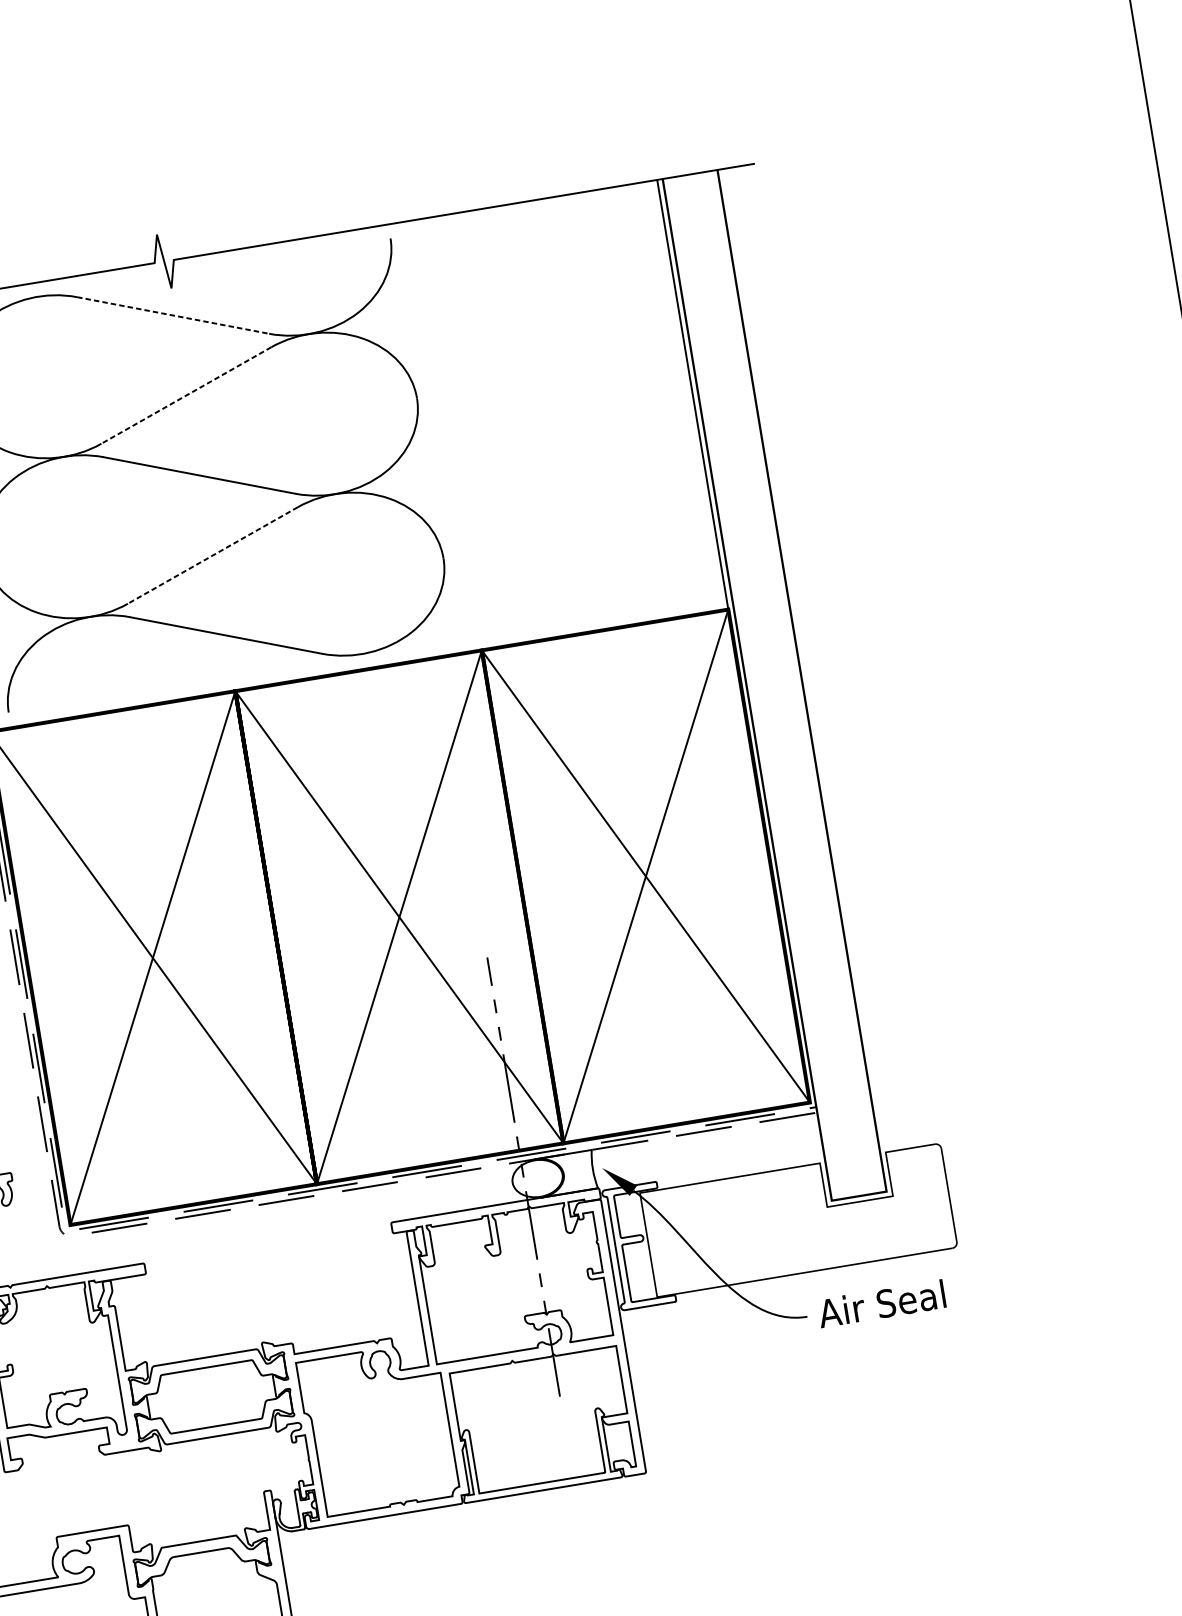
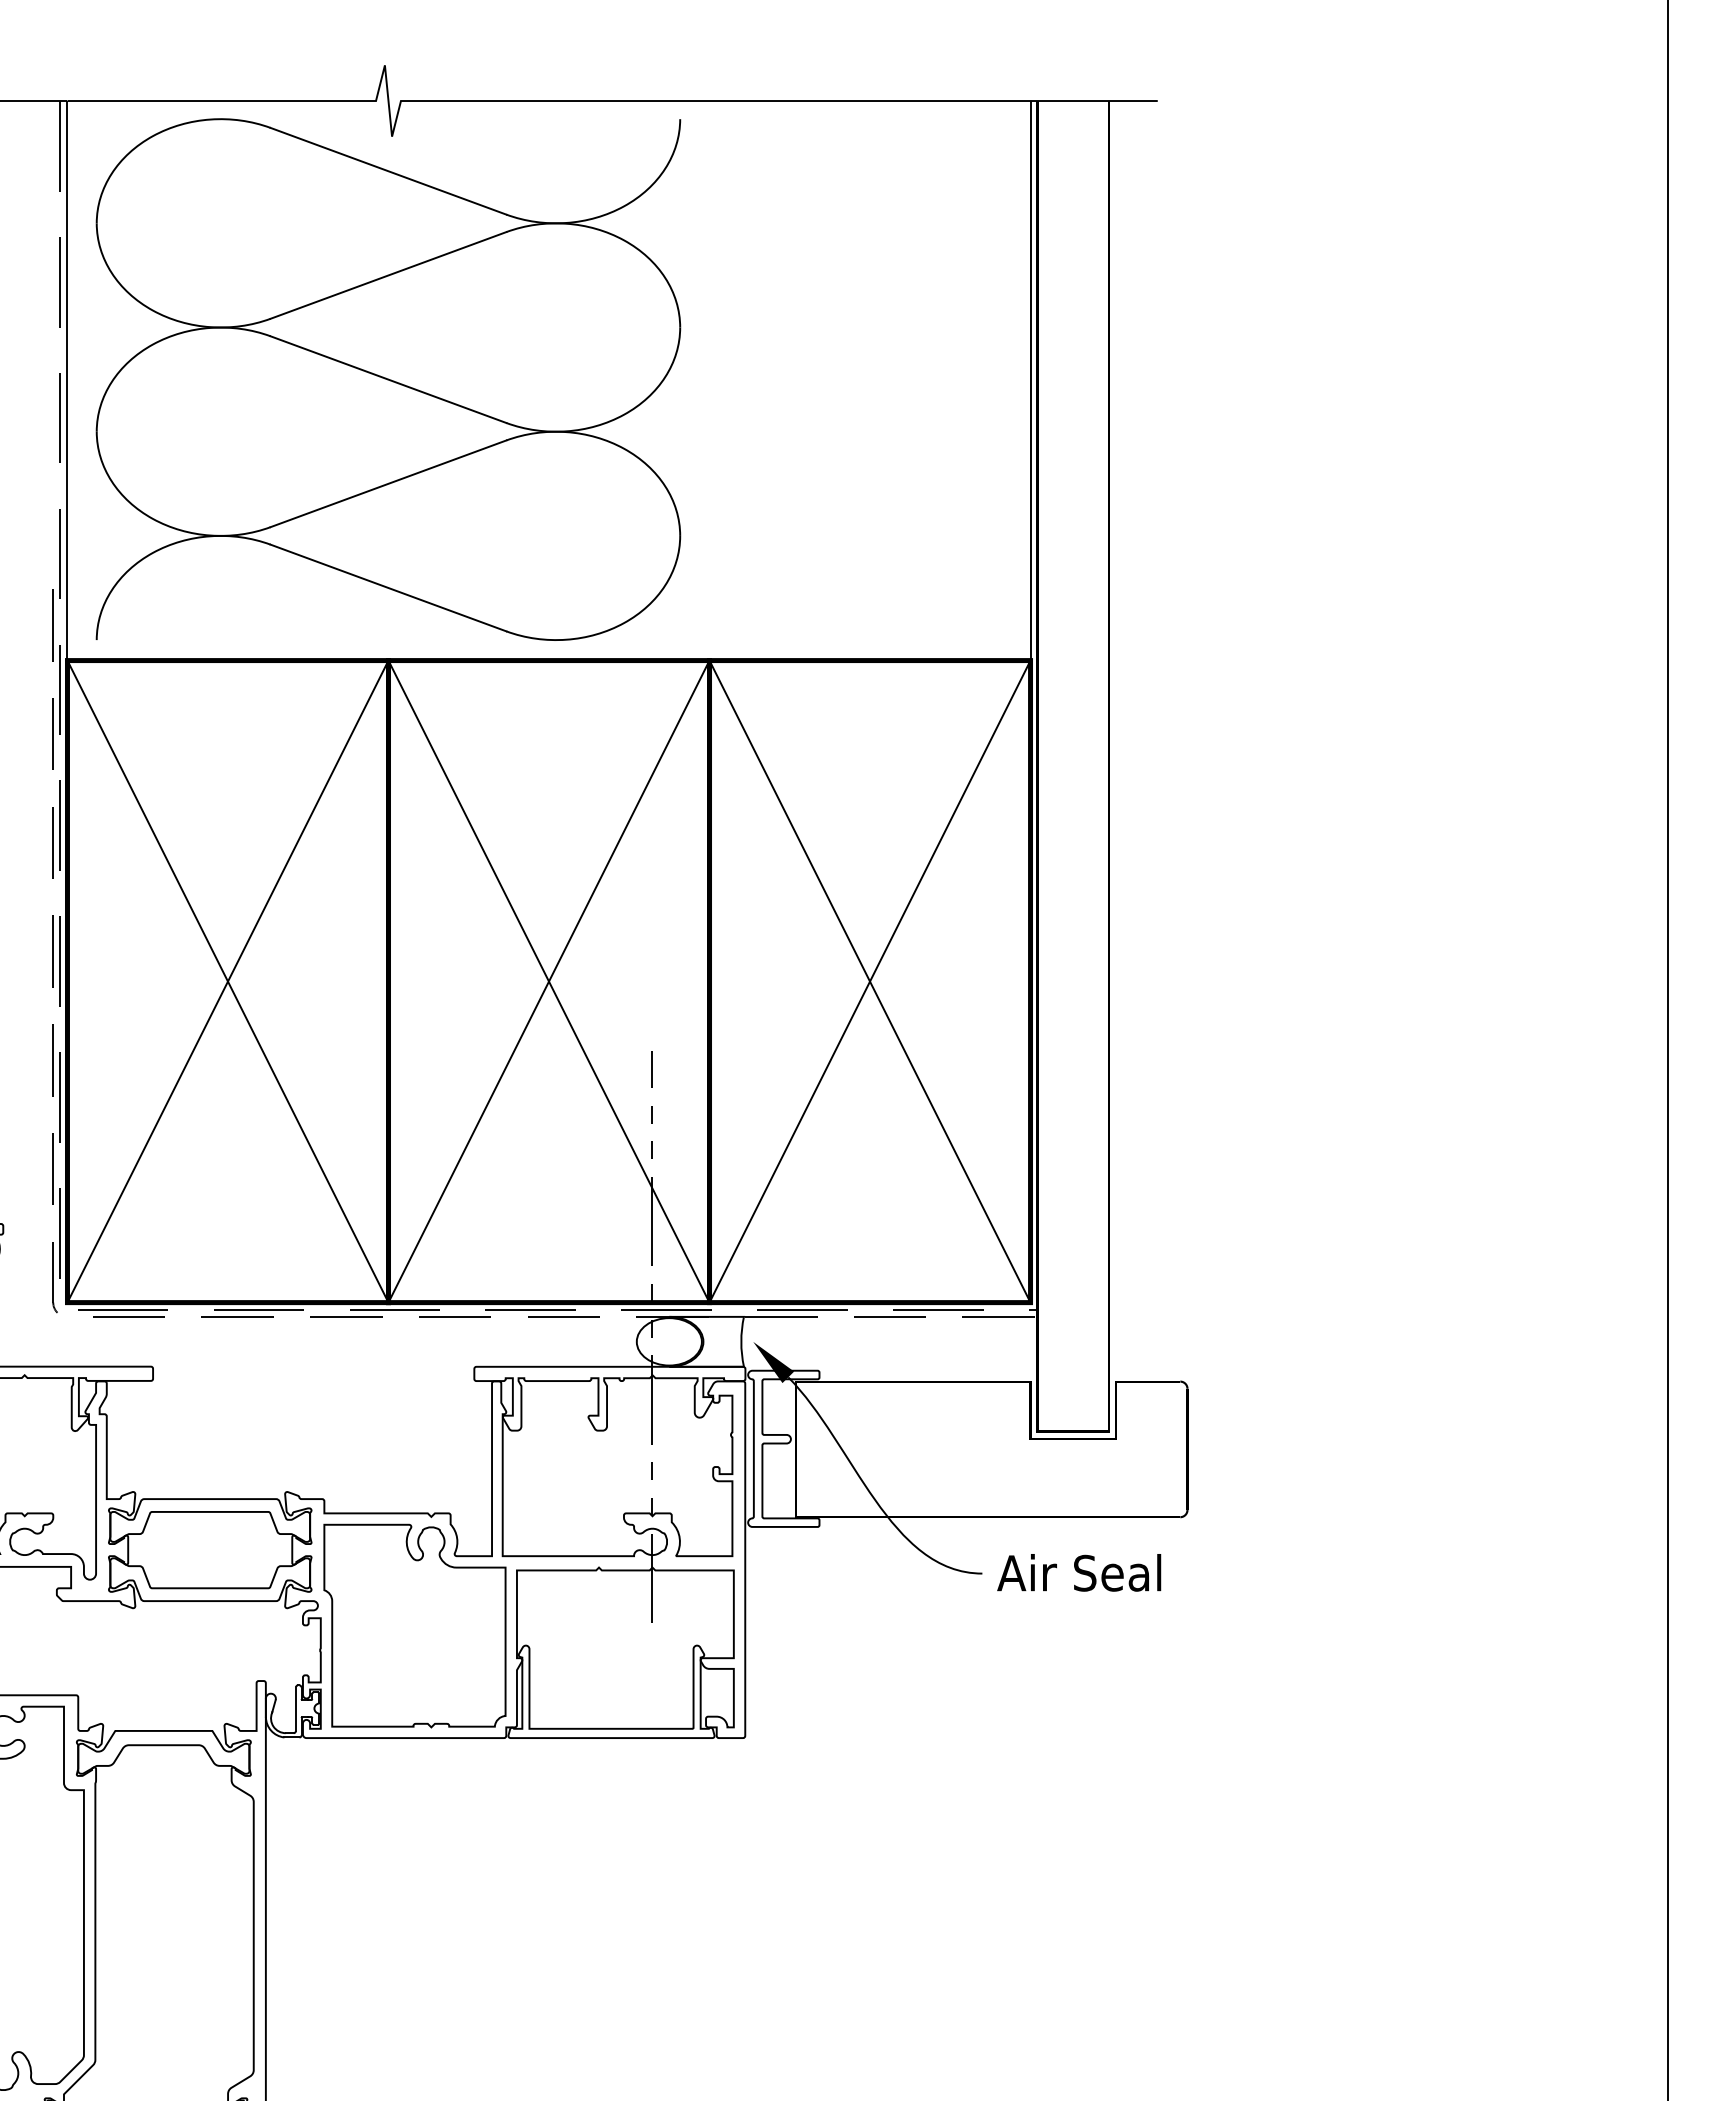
line: (173, 315) -> (388, 171), dashed -> solid
line: (186, 395) -> (388, 275), dashed -> solid
line: (212, 555) -> (388, 483), dashed -> solid

